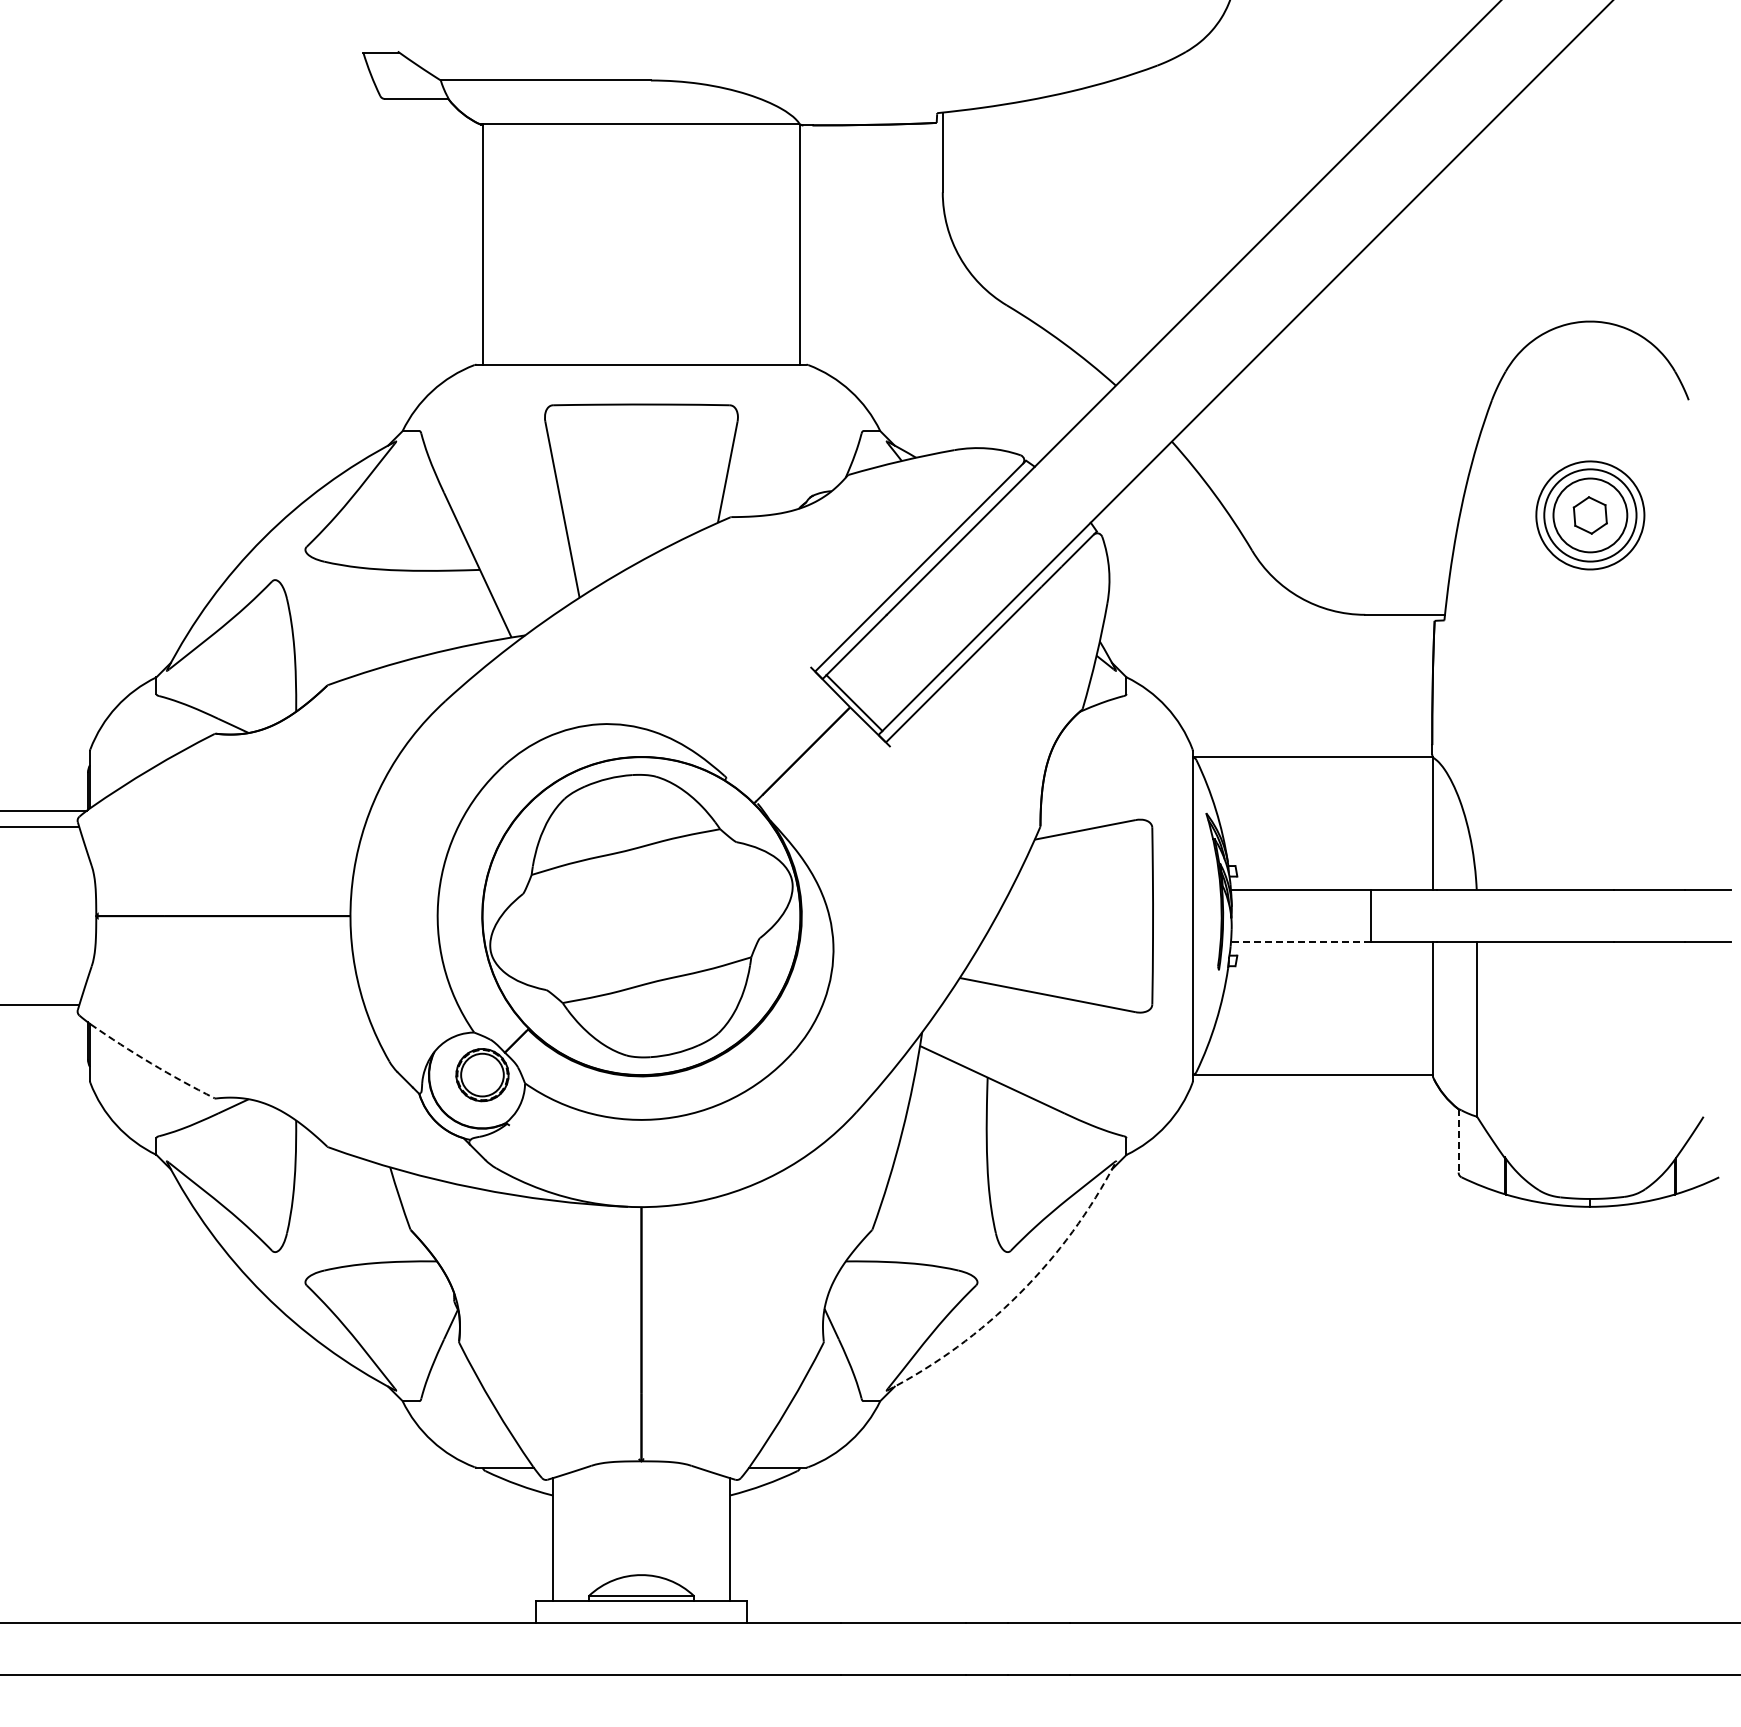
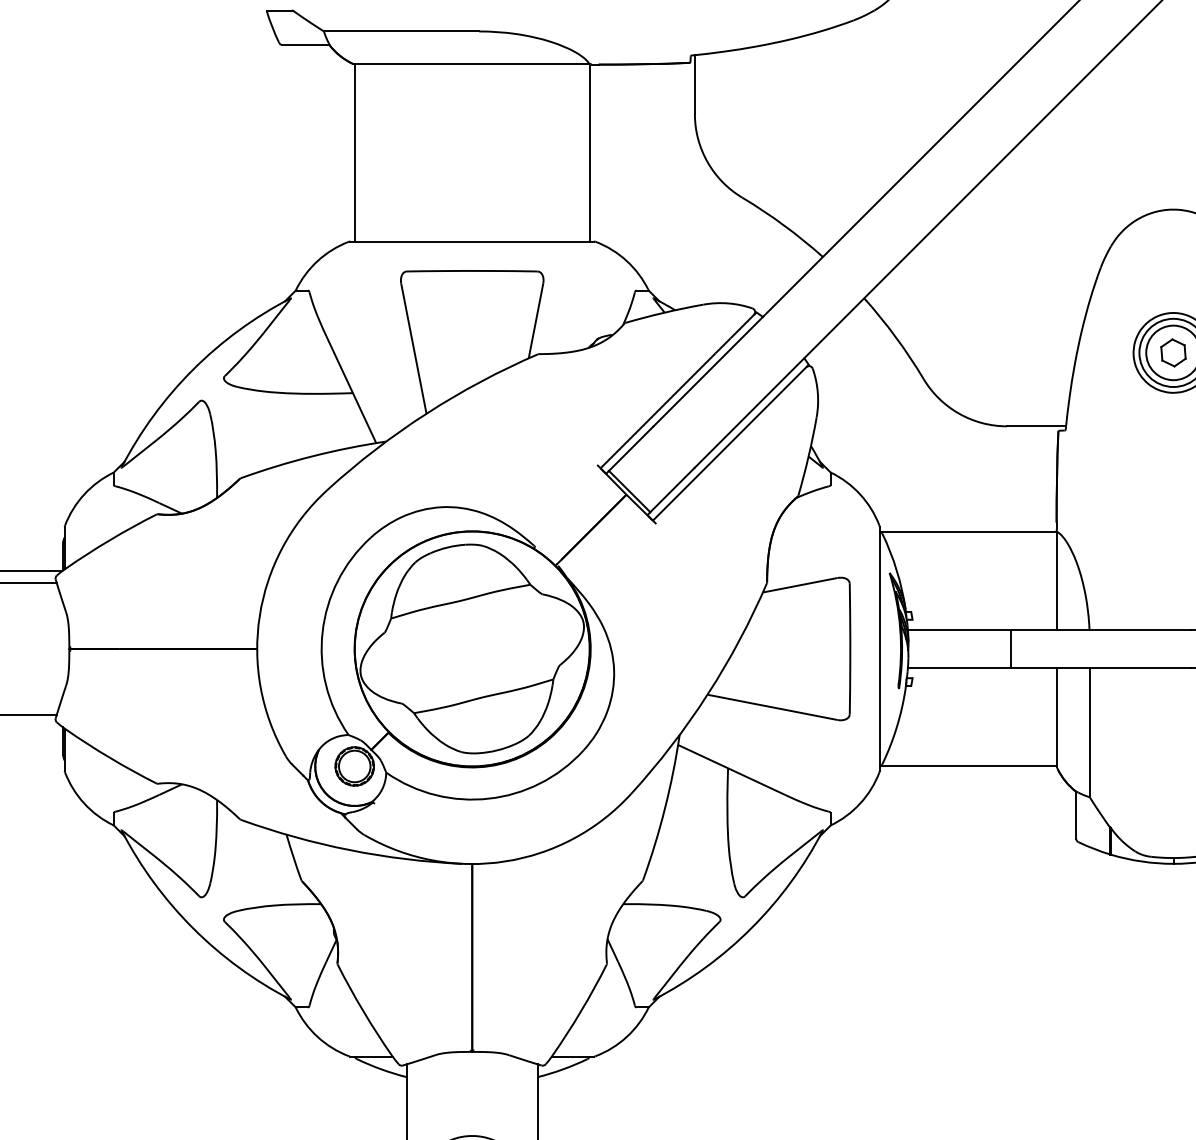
line: (1300, 942) -> (959, 668), dashed -> solid
arc: (151, 1063) -> (110, 757), dashed -> solid
line: (1458, 1140) -> (1076, 814), dashed -> solid
arc: (1019, 1293) -> (751, 927), dashed -> solid

